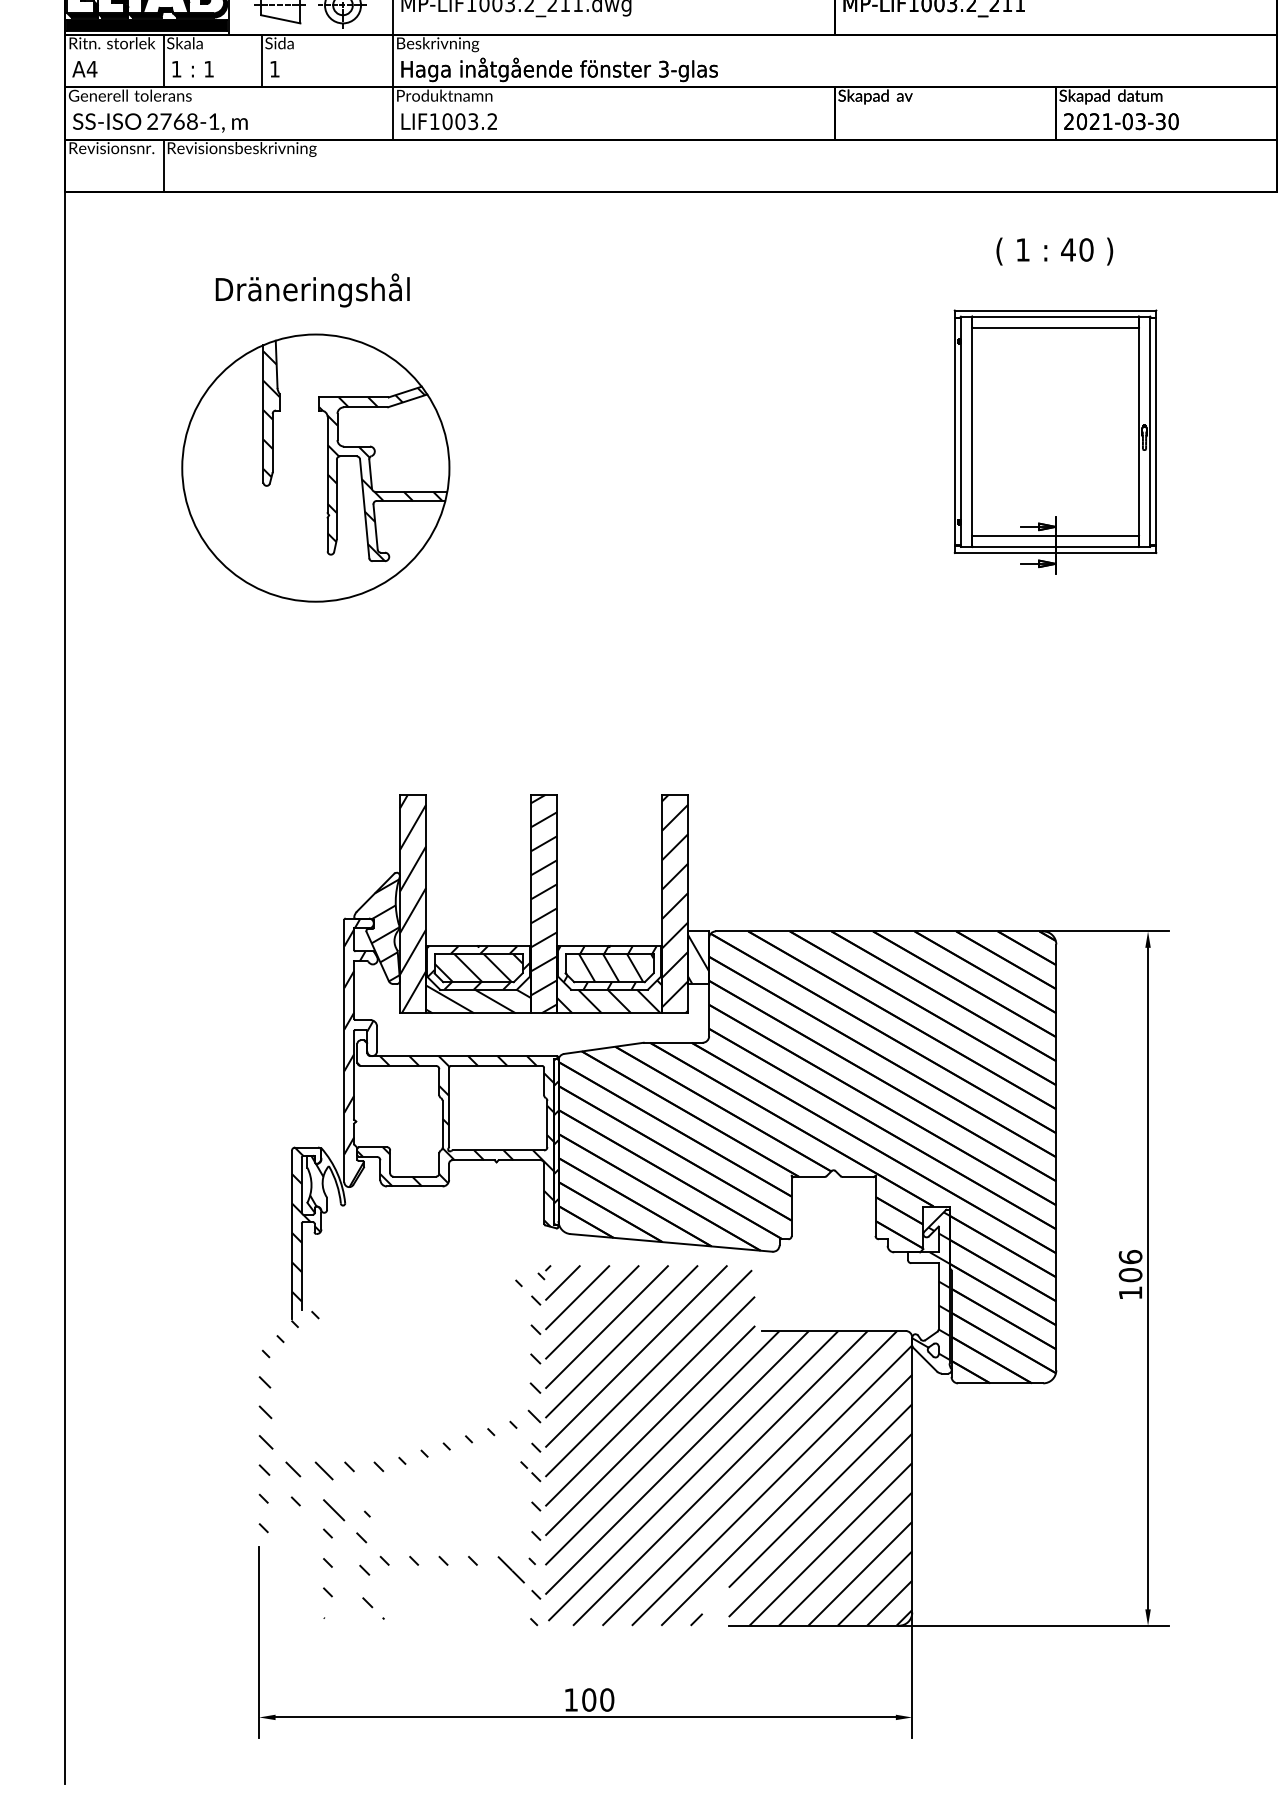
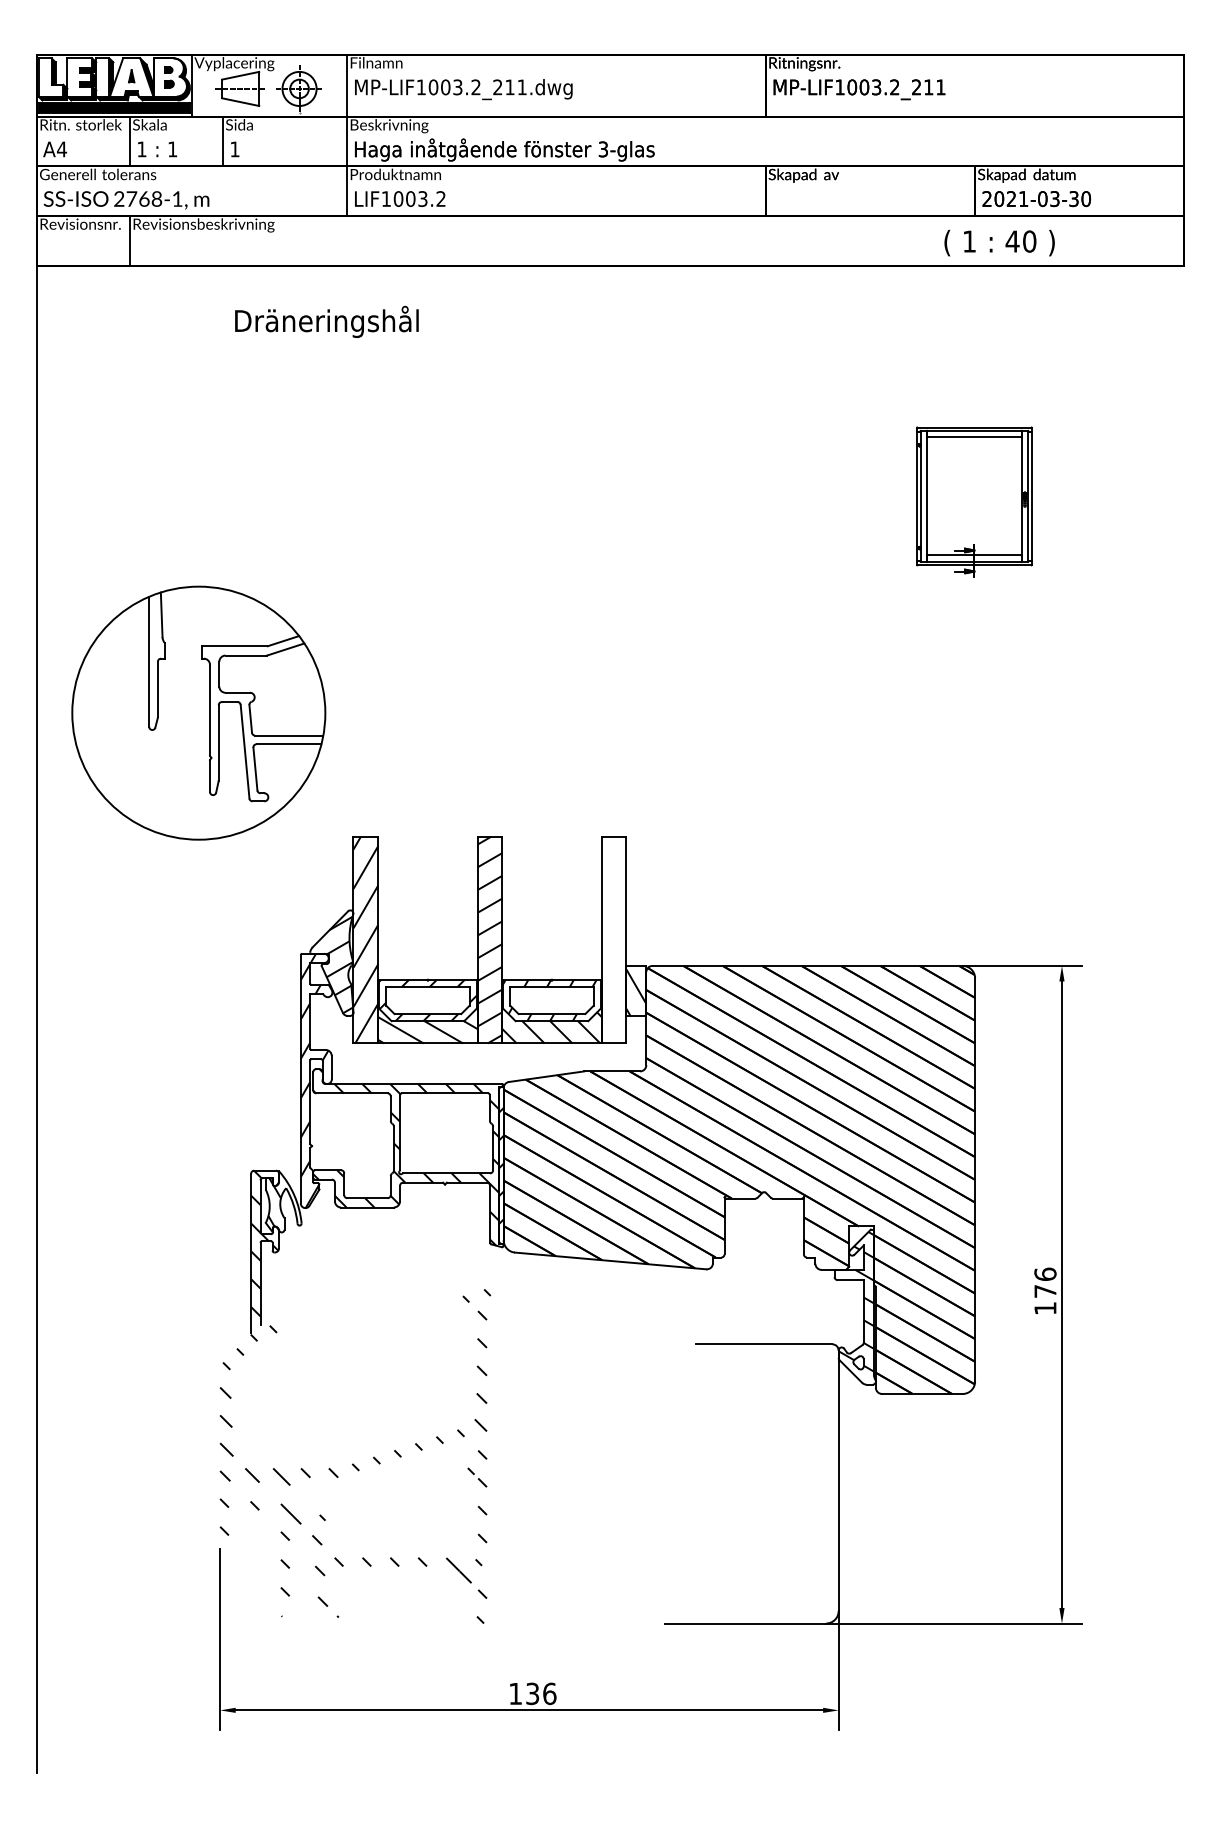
text: (1054, 250) -> (999, 242), moved
text: (312, 290) -> (326, 321), moved
part: (1055, 441) -> (974, 501), size x0.6
part: (315, 467) -> (198, 712), moved
hatch: (674, 903) -> (613, 939), removed
hatch: (478, 967) -> (427, 1000), removed
hatch: (609, 967) -> (551, 1000), removed
text: (1130, 1275) -> (1045, 1291), 106 -> 176
hatch: (728, 1445) -> (664, 1452), removed
text: (598, 1699) -> (541, 1693), 100 -> 136

